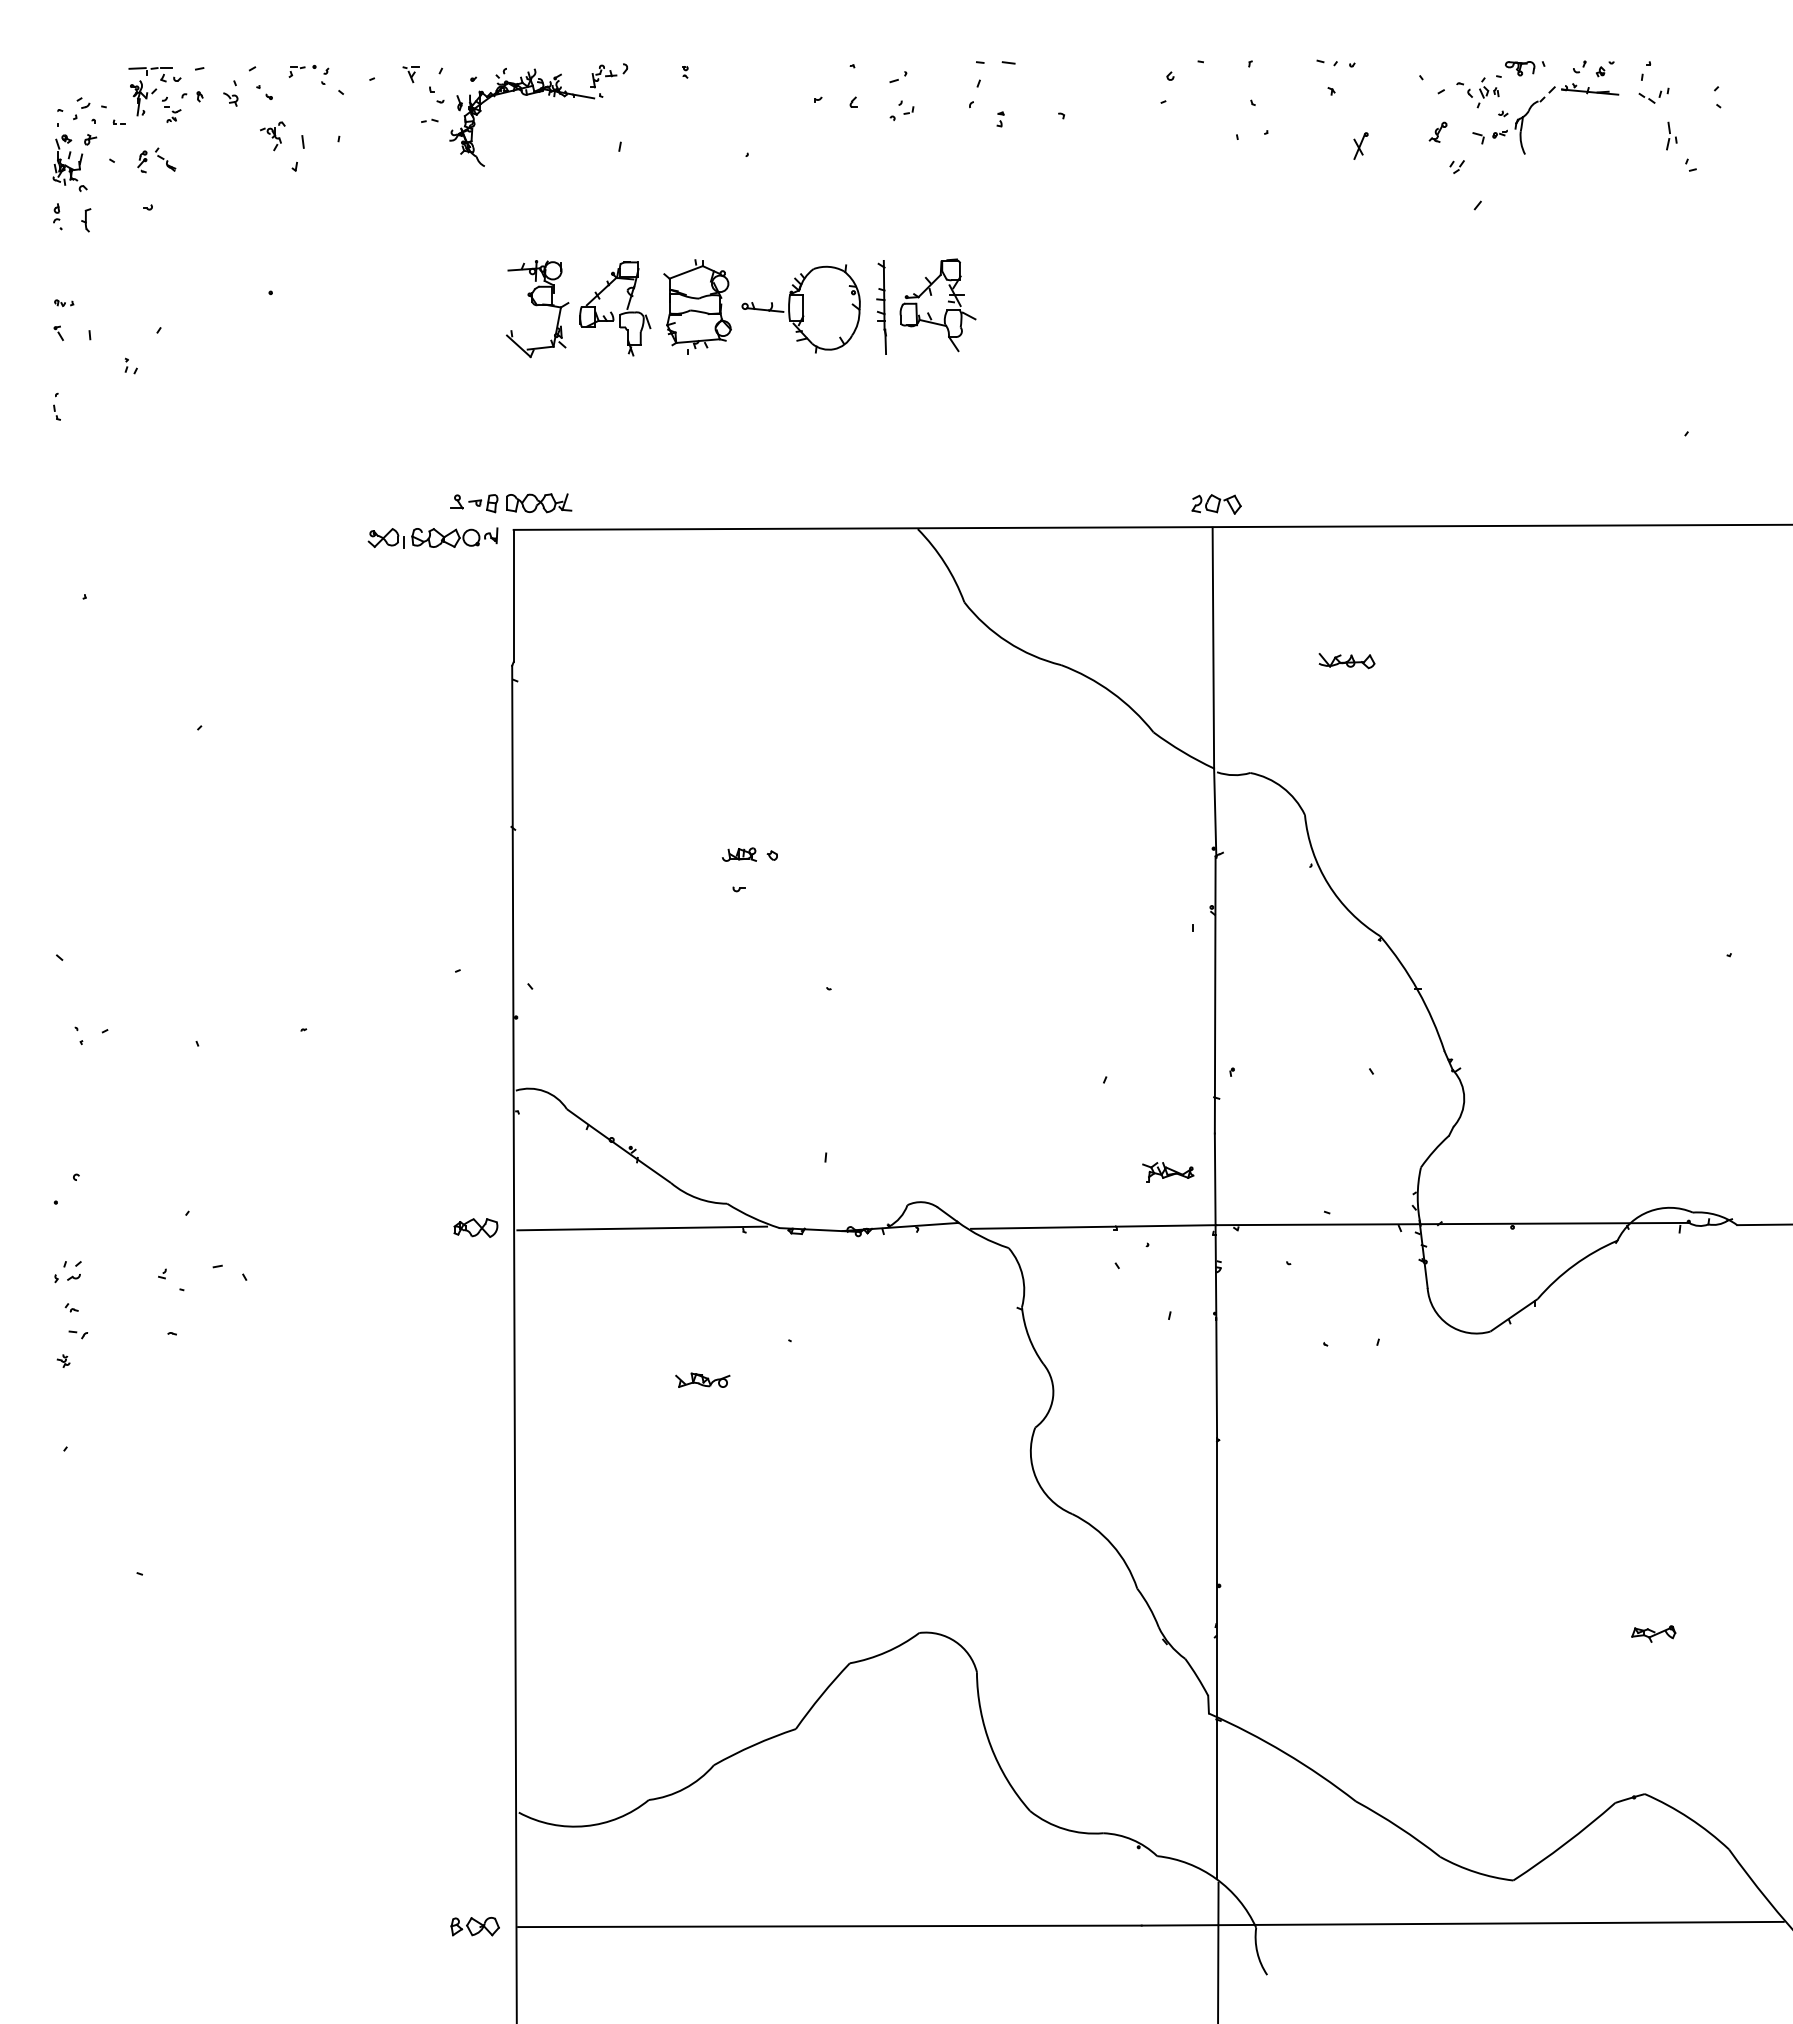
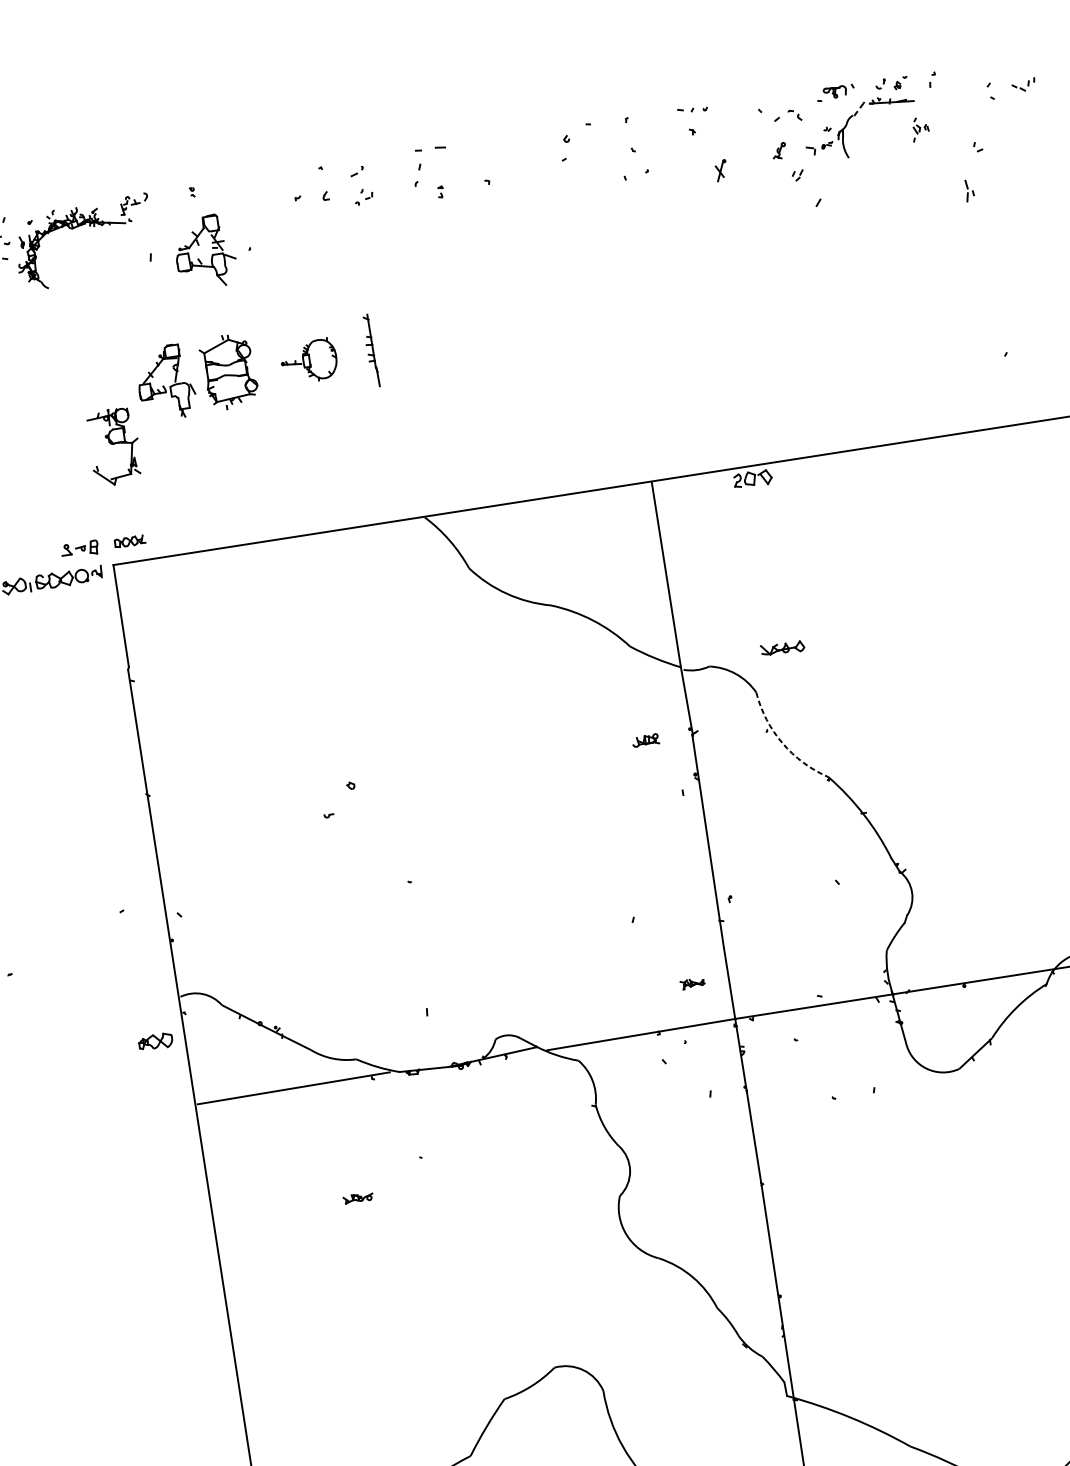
part: (1487, 92) -> (919, 129), moved
part: (1653, 95) -> (1023, 85), moved
part: (1671, 135) -> (969, 190), moved
part: (800, 308) -> (308, 361), size x0.6
part: (537, 309) -> (114, 447), moved
part: (946, 309) -> (212, 254), moved
part: (539, 503) -> (130, 541), size x0.6
part: (1216, 504) -> (752, 479), moved
part: (1346, 661) -> (782, 648), moved
part: (739, 854) -> (645, 740), moved
arc: (1328, 884) -> (782, 743), solid -> dashed
part: (1168, 1172) -> (692, 983), size x0.6
part: (475, 1227) -> (155, 1041), moved
part: (702, 1379) -> (357, 1197), size x0.7

